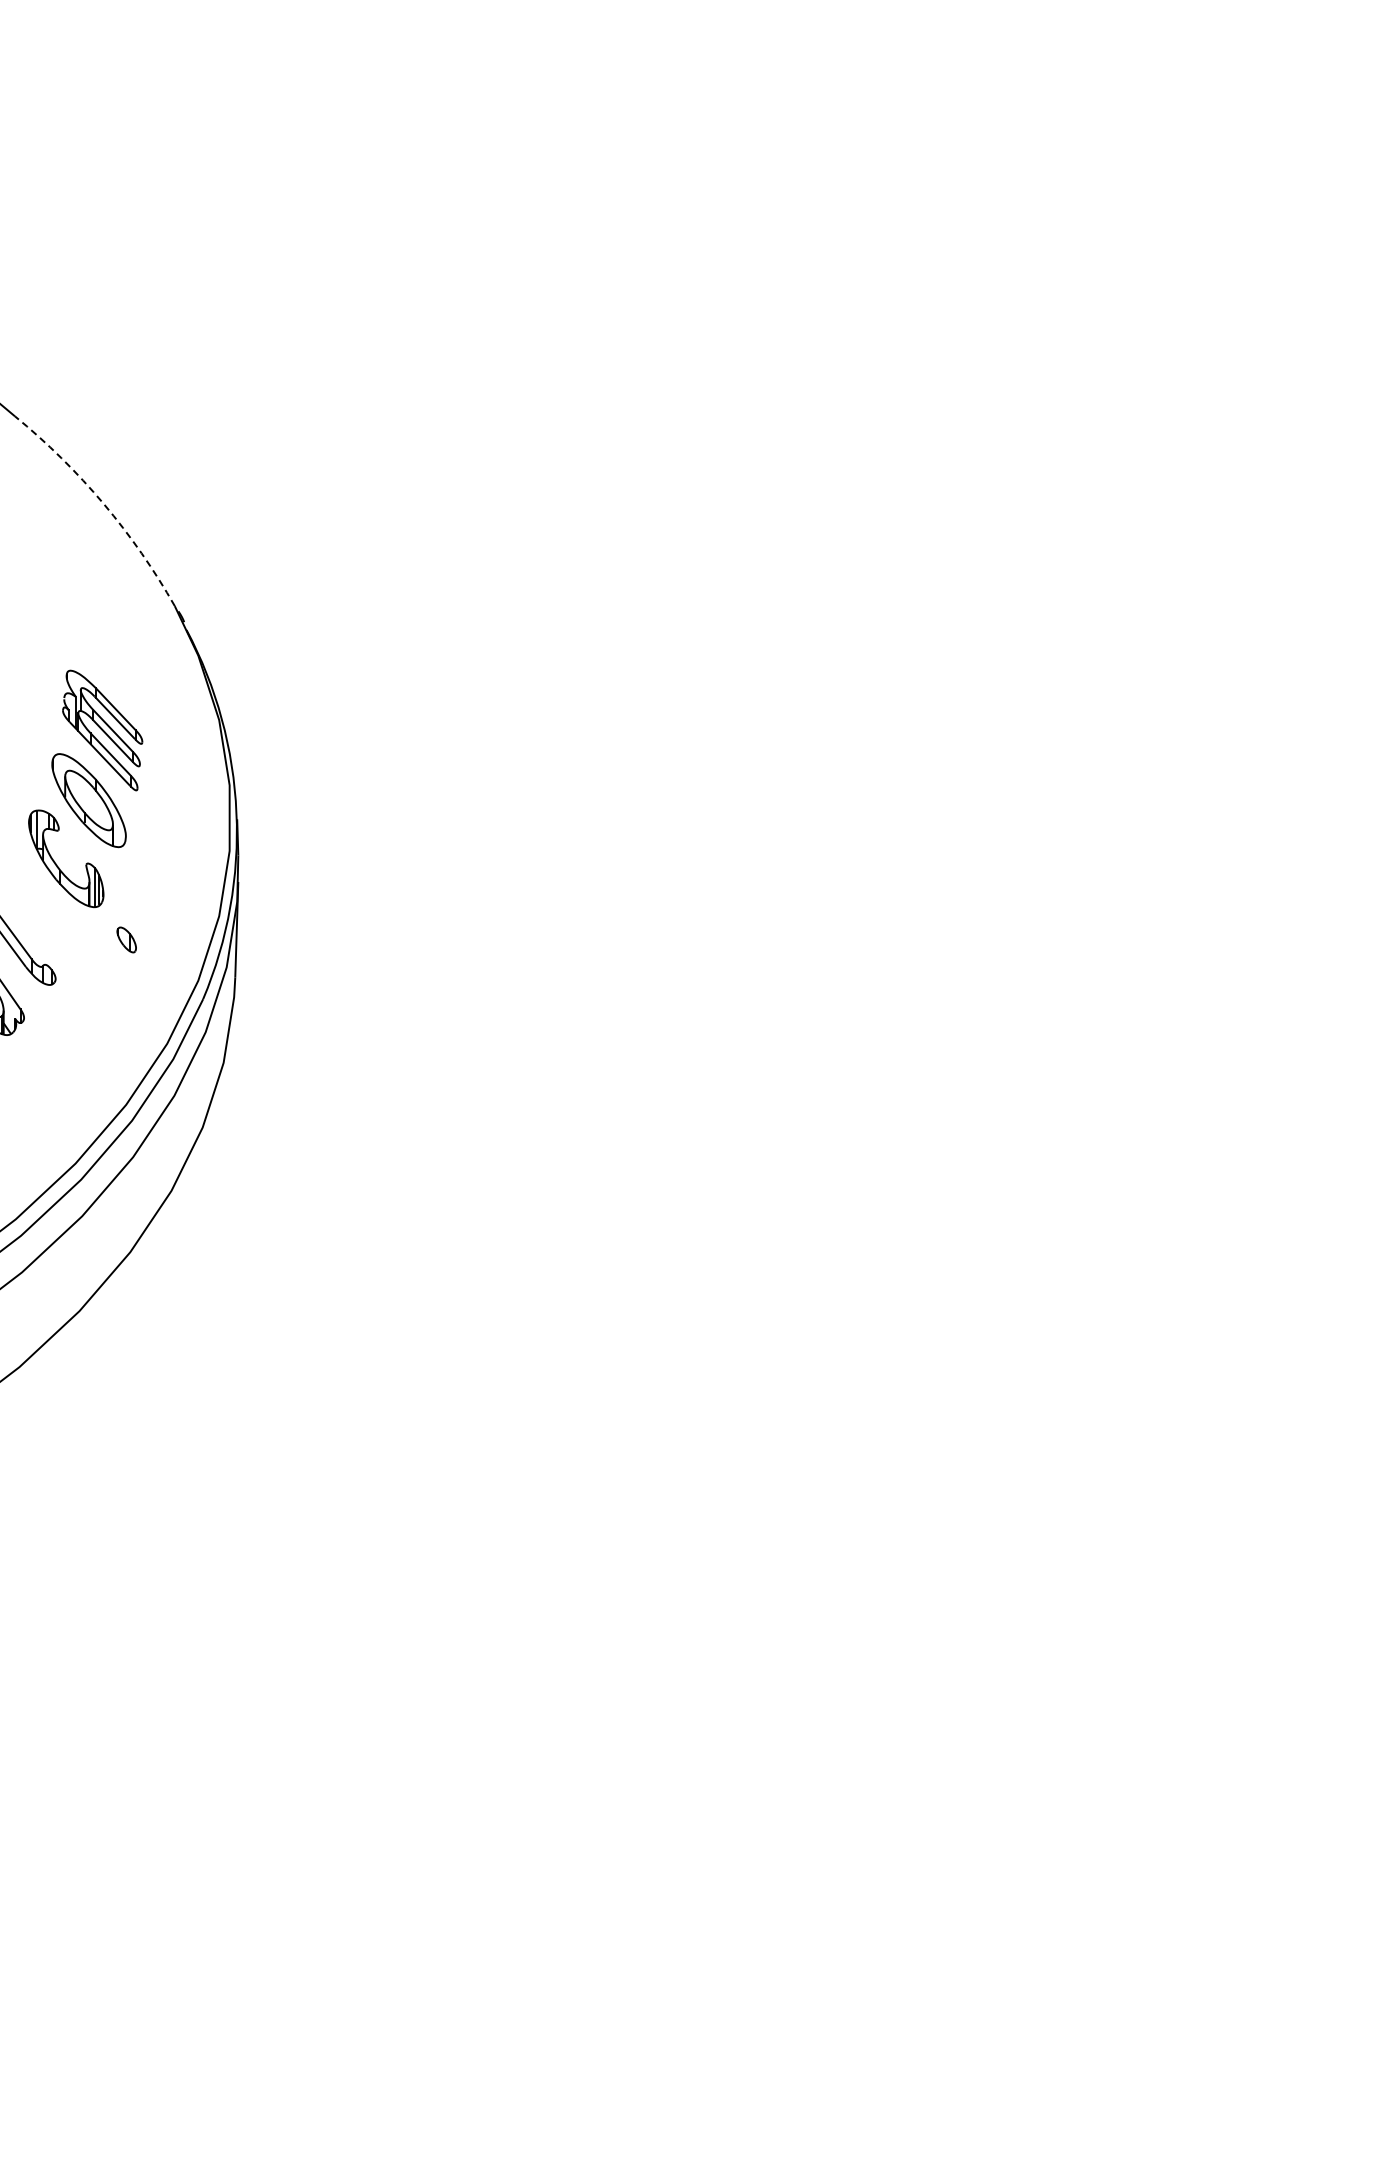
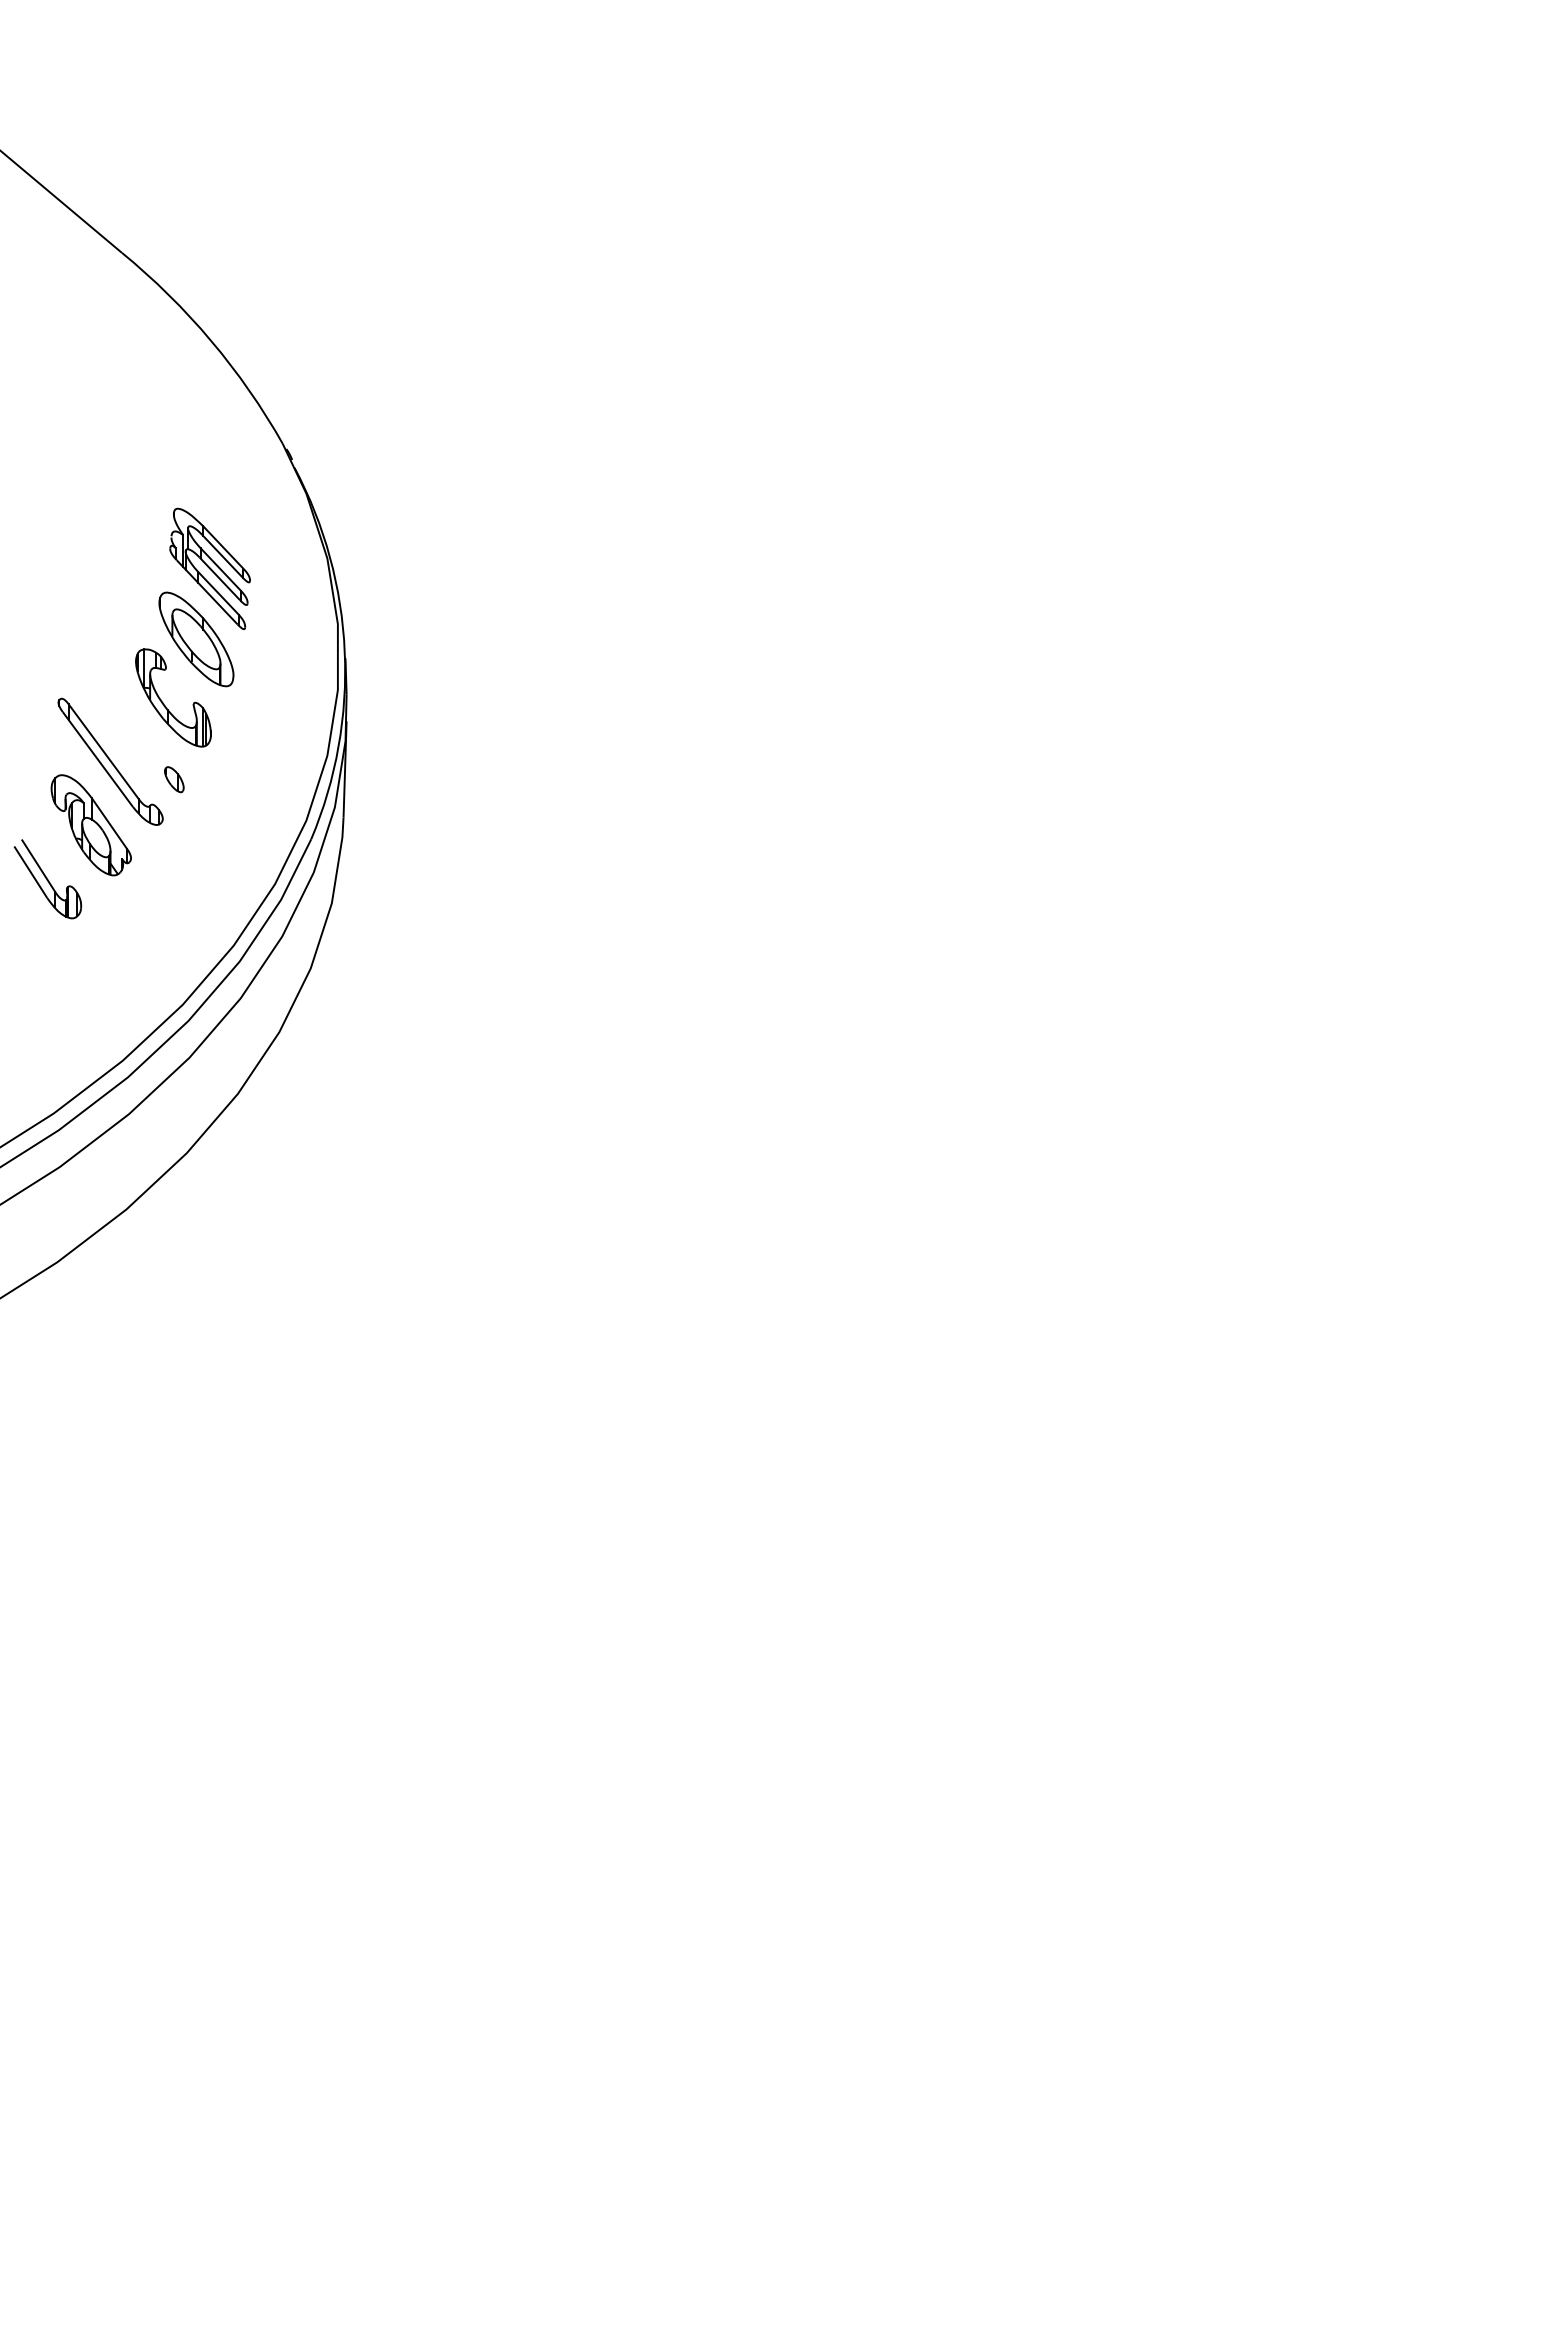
arc: (104, 503) -> (211, 340), dashed -> solid
part: (126, 939) -> (174, 779), moved

